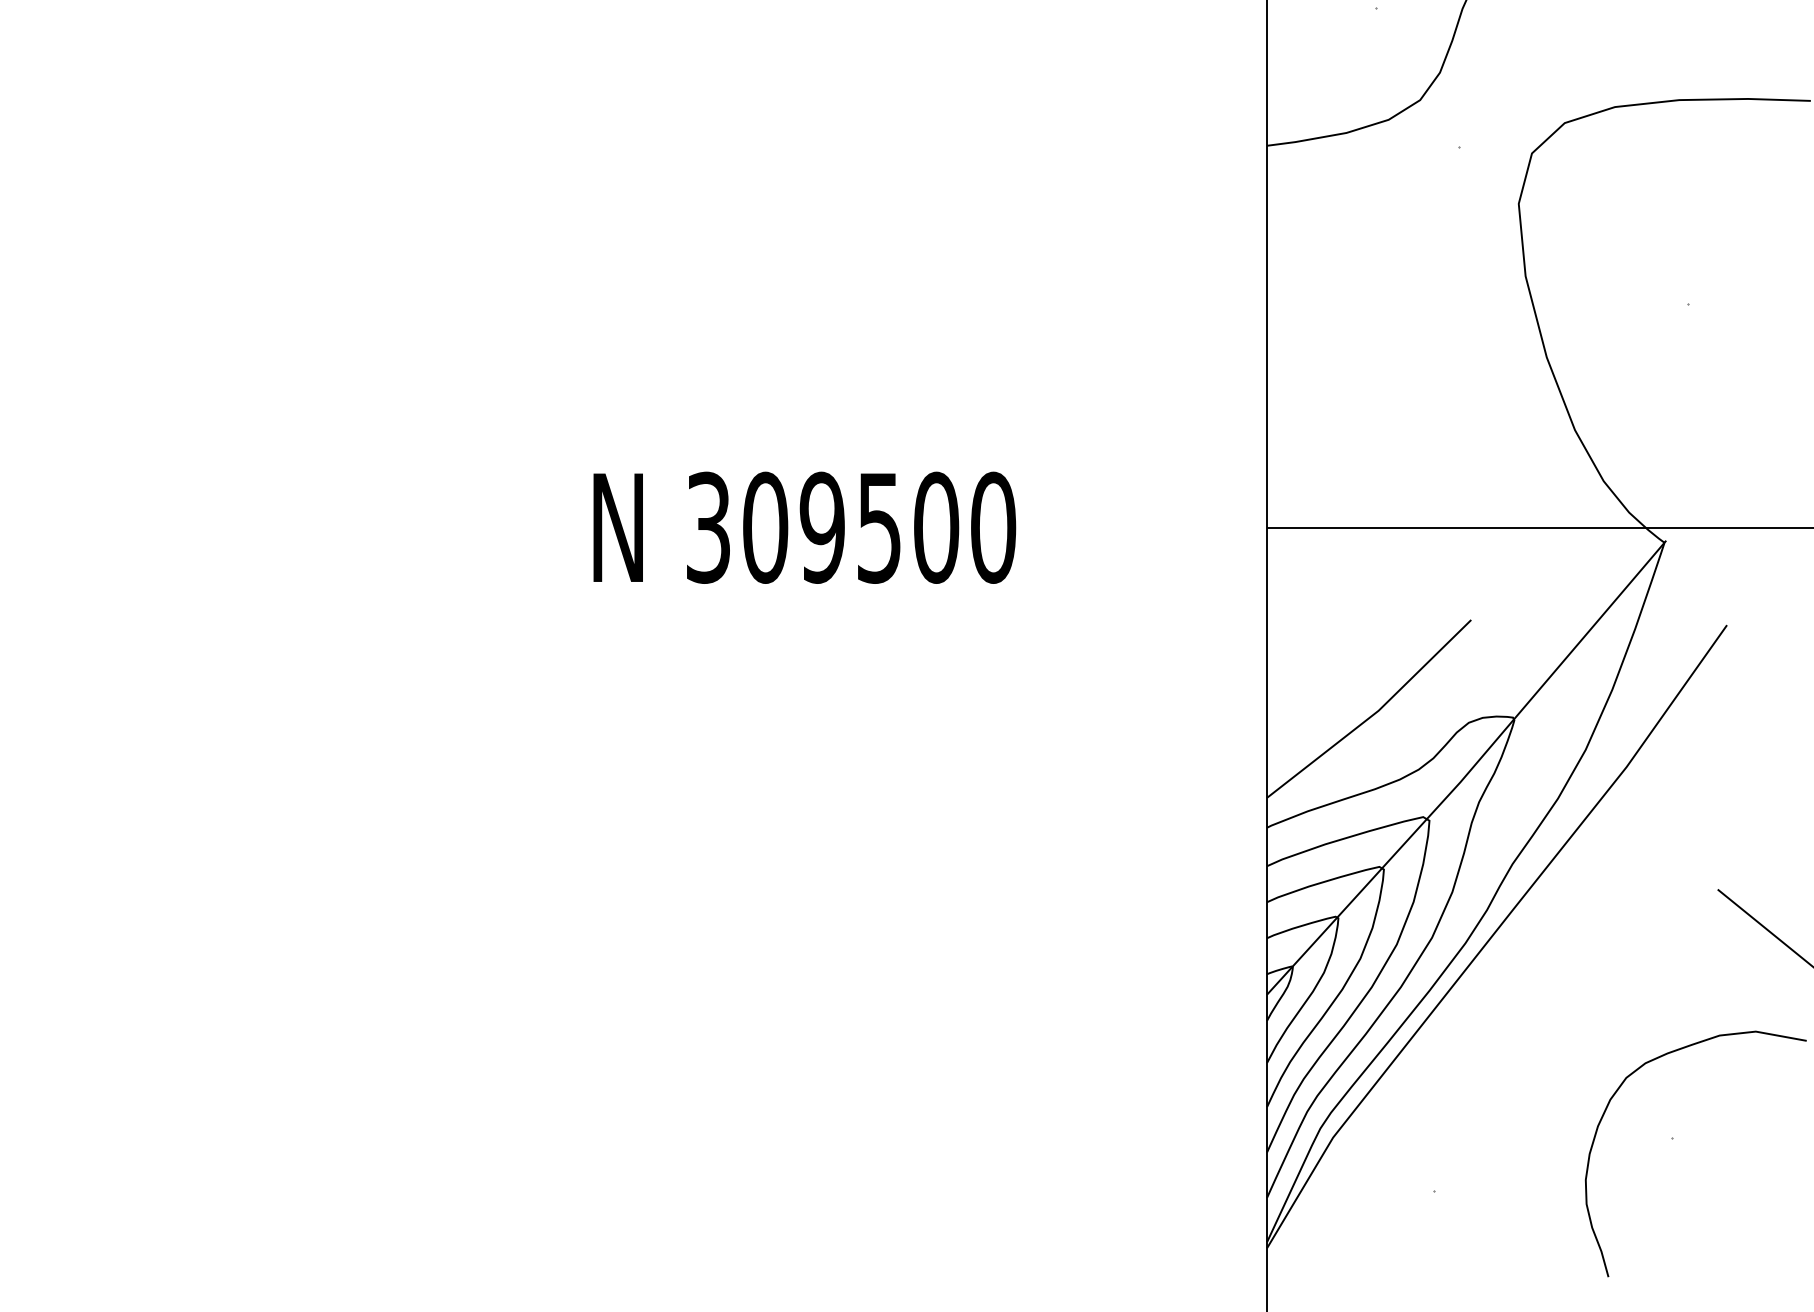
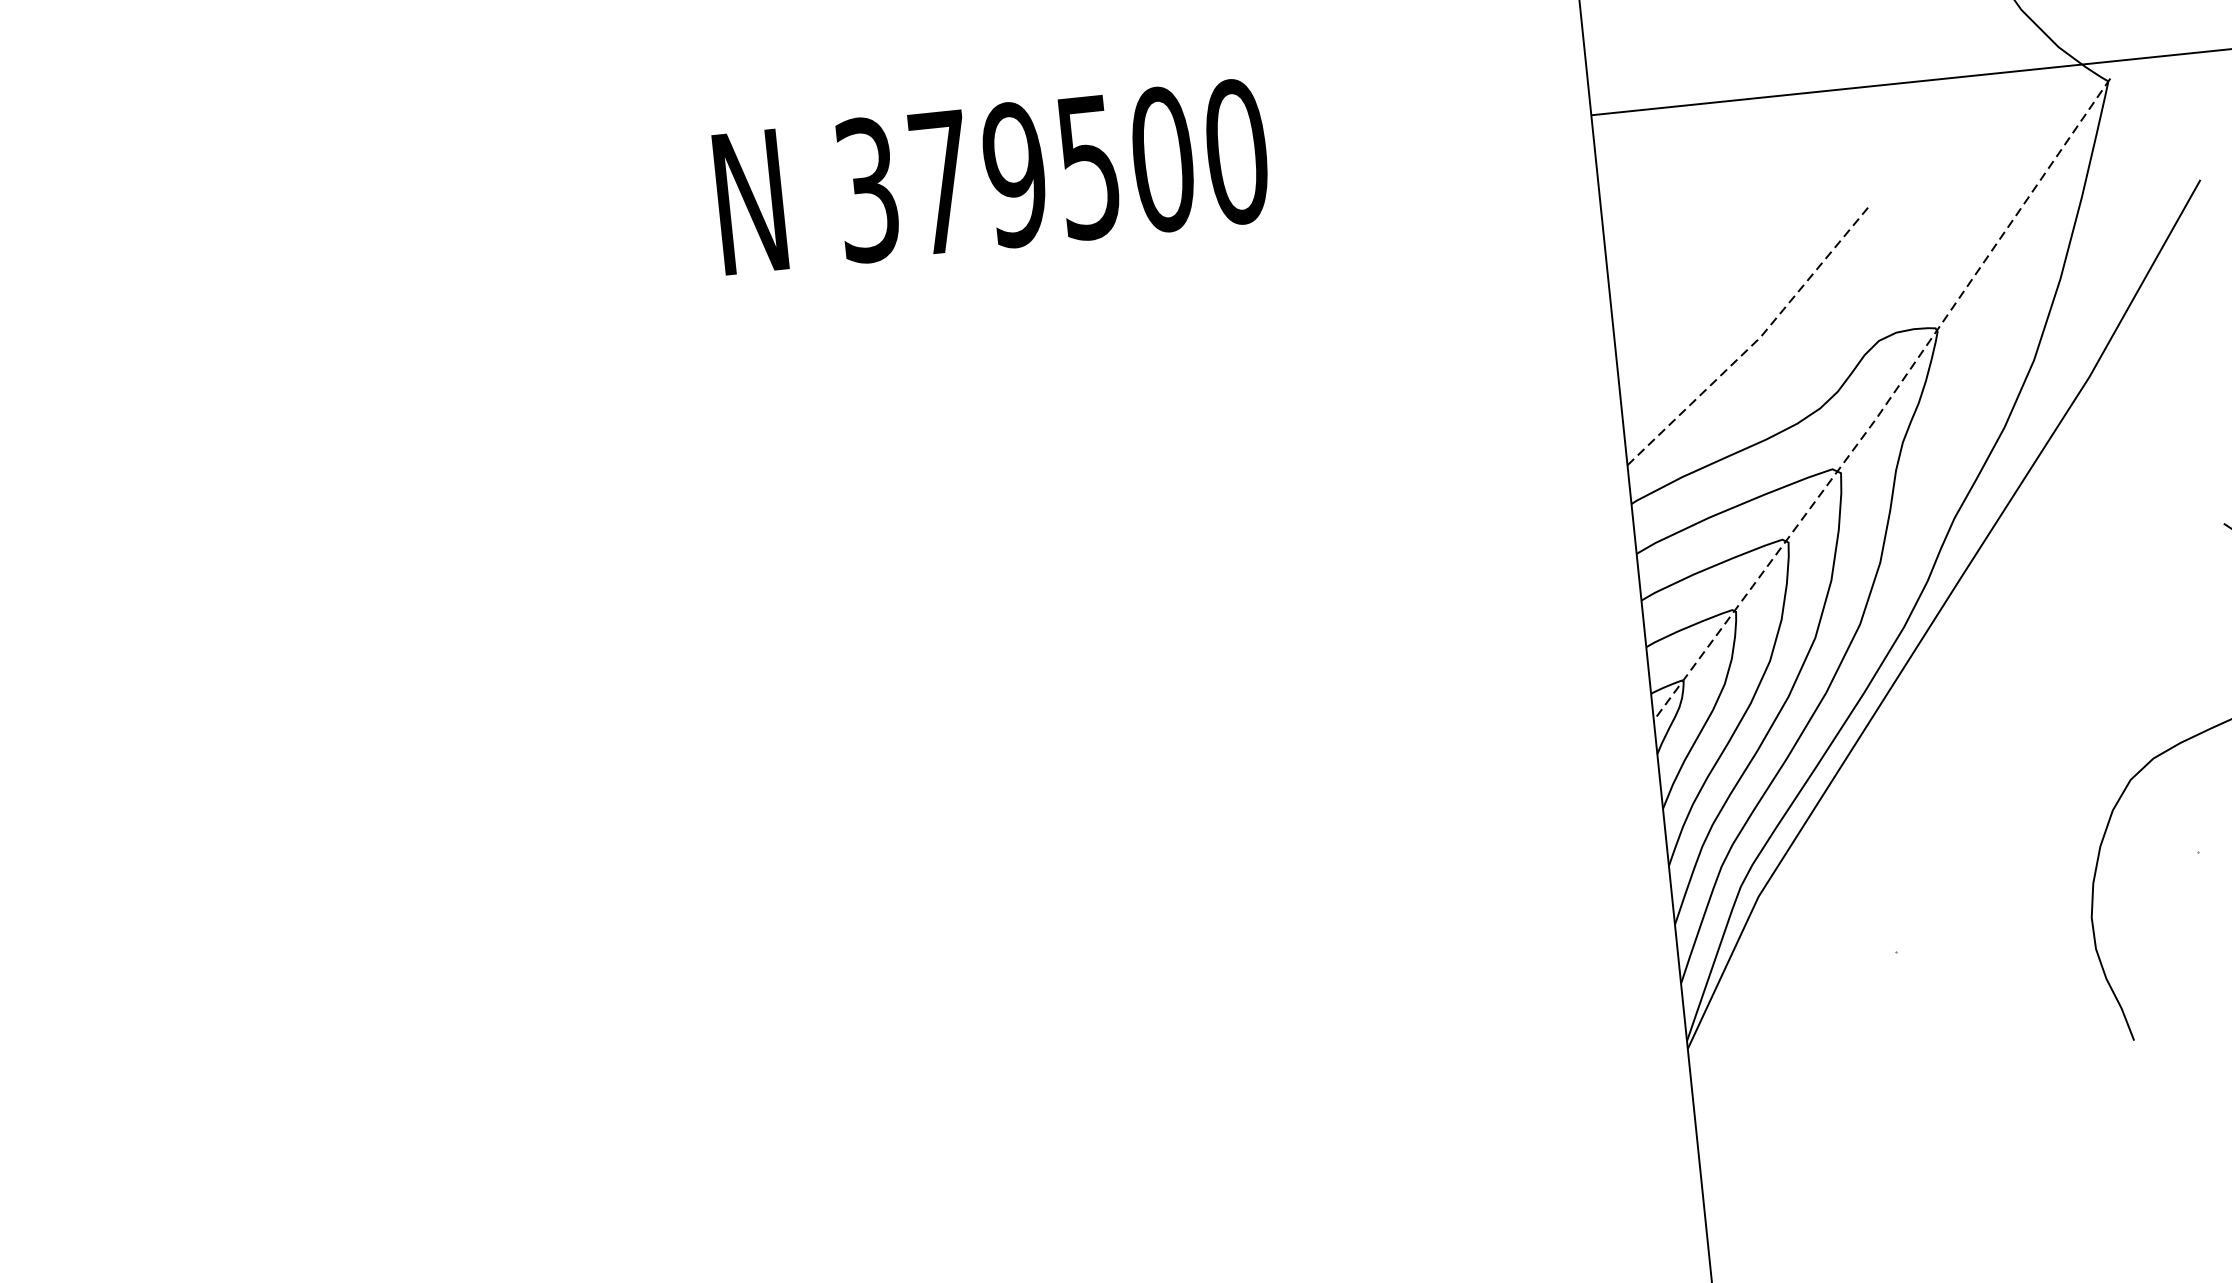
text: (765, 527) -> (941, 182), 309500 -> 379500
line: (1374, 713) -> (1755, 341), solid -> dashed
line: (1469, 771) -> (1886, 403), solid -> dashed

